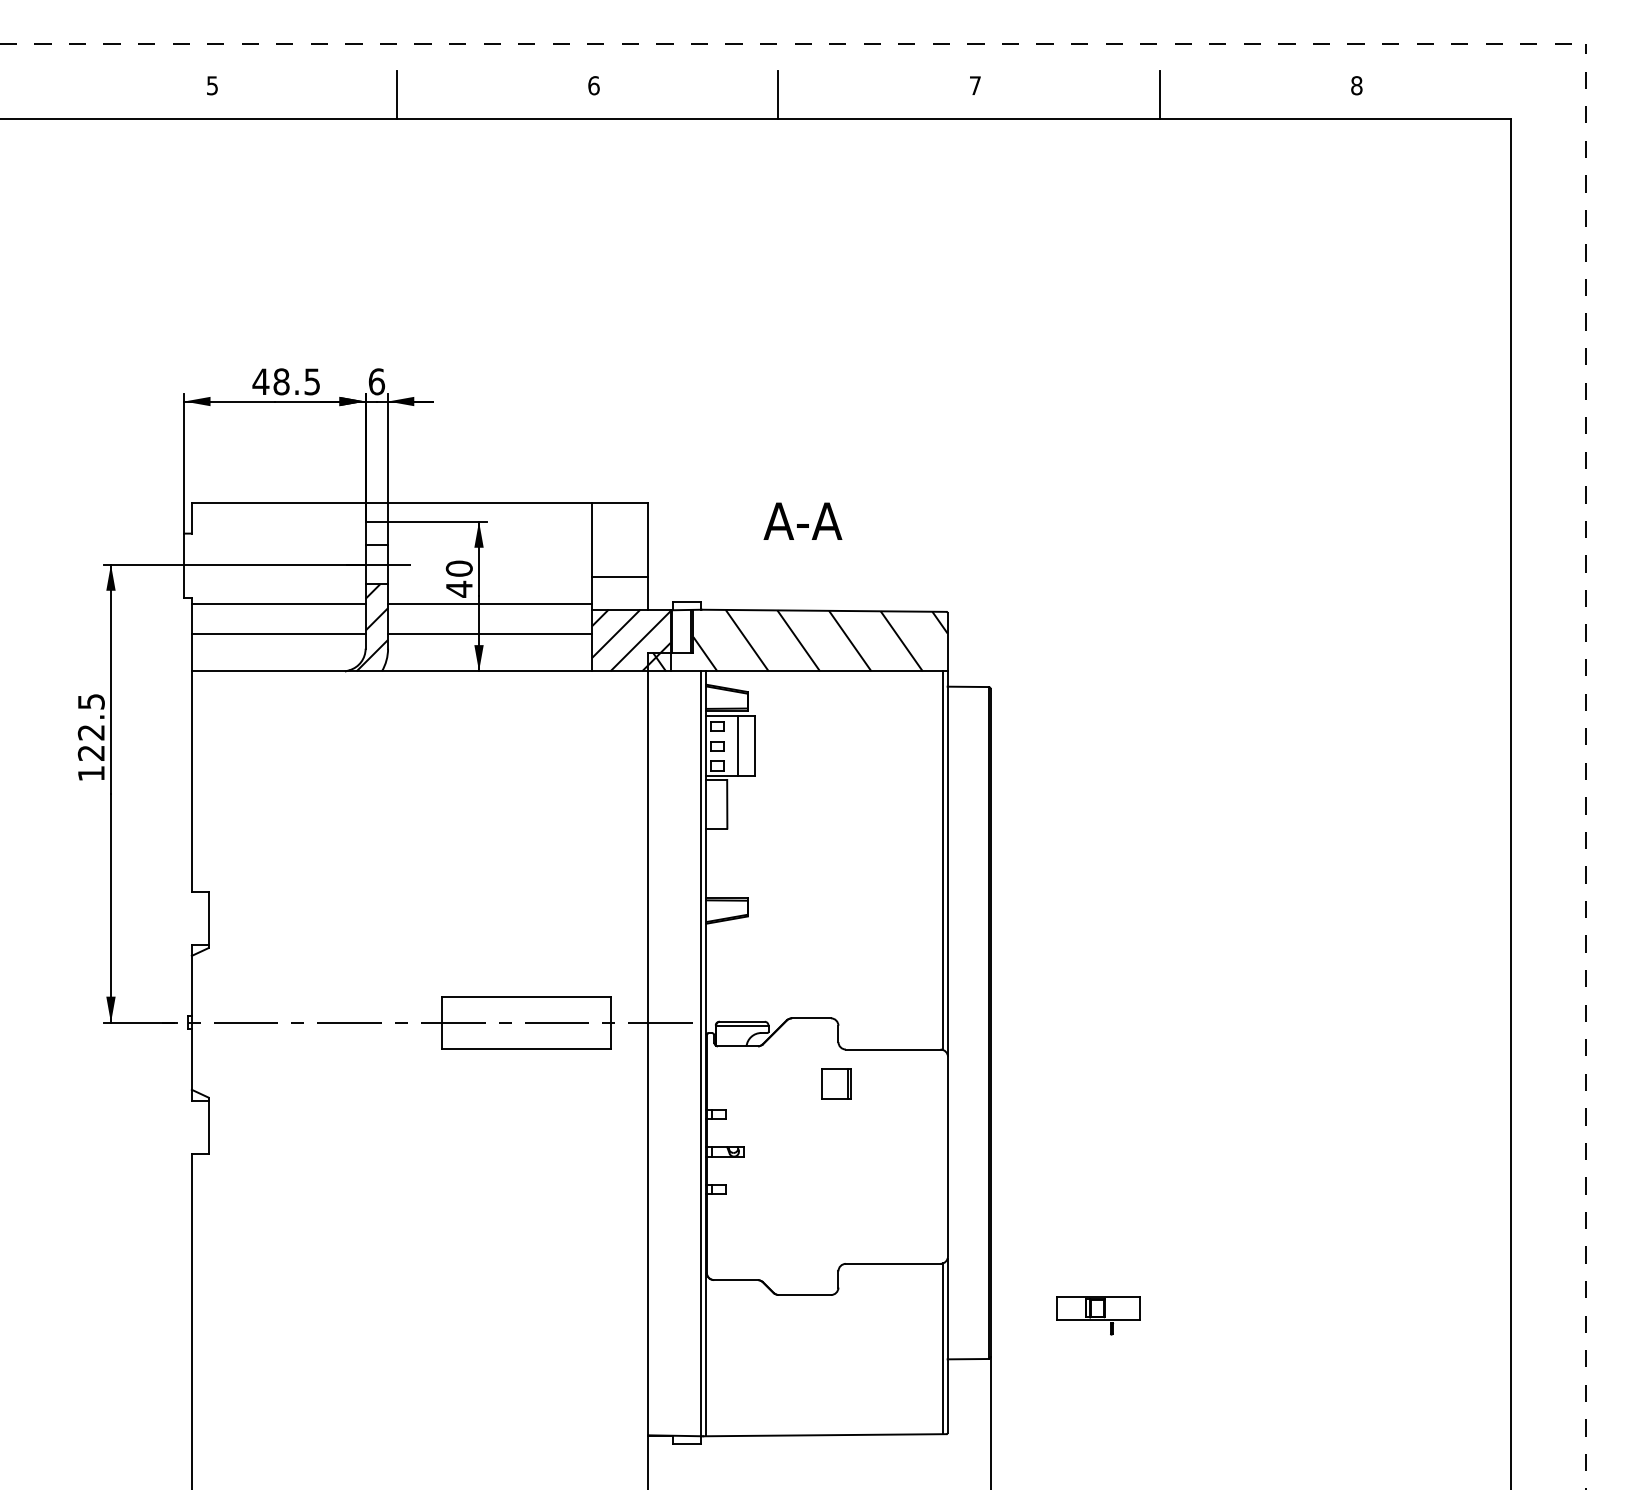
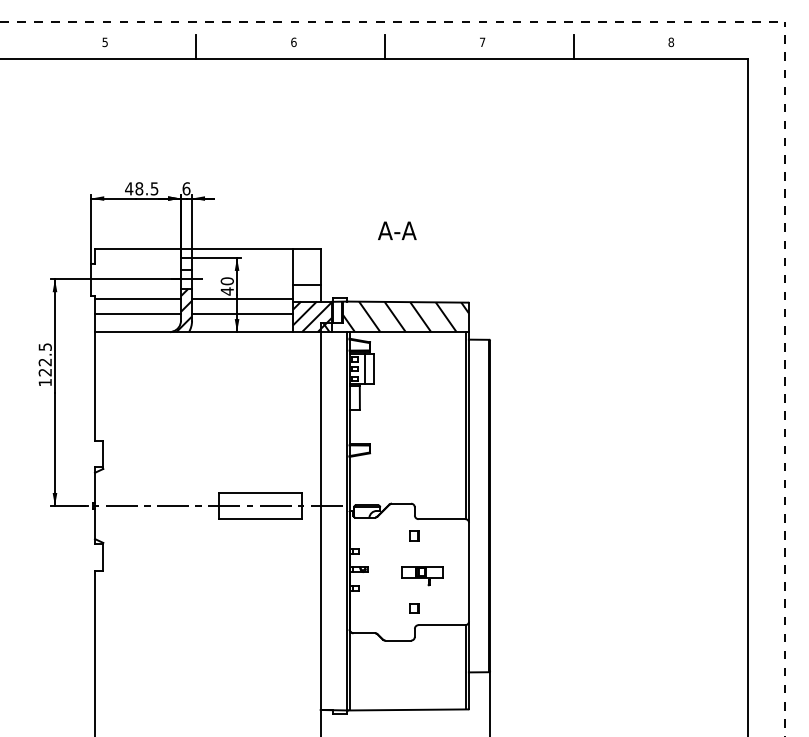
text: (803, 520) -> (397, 230), moved
part: (837, 1082) -> (414, 535), size x0.62
part: (837, 1230) -> (414, 608), added
part: (1098, 1317) -> (422, 576), moved

